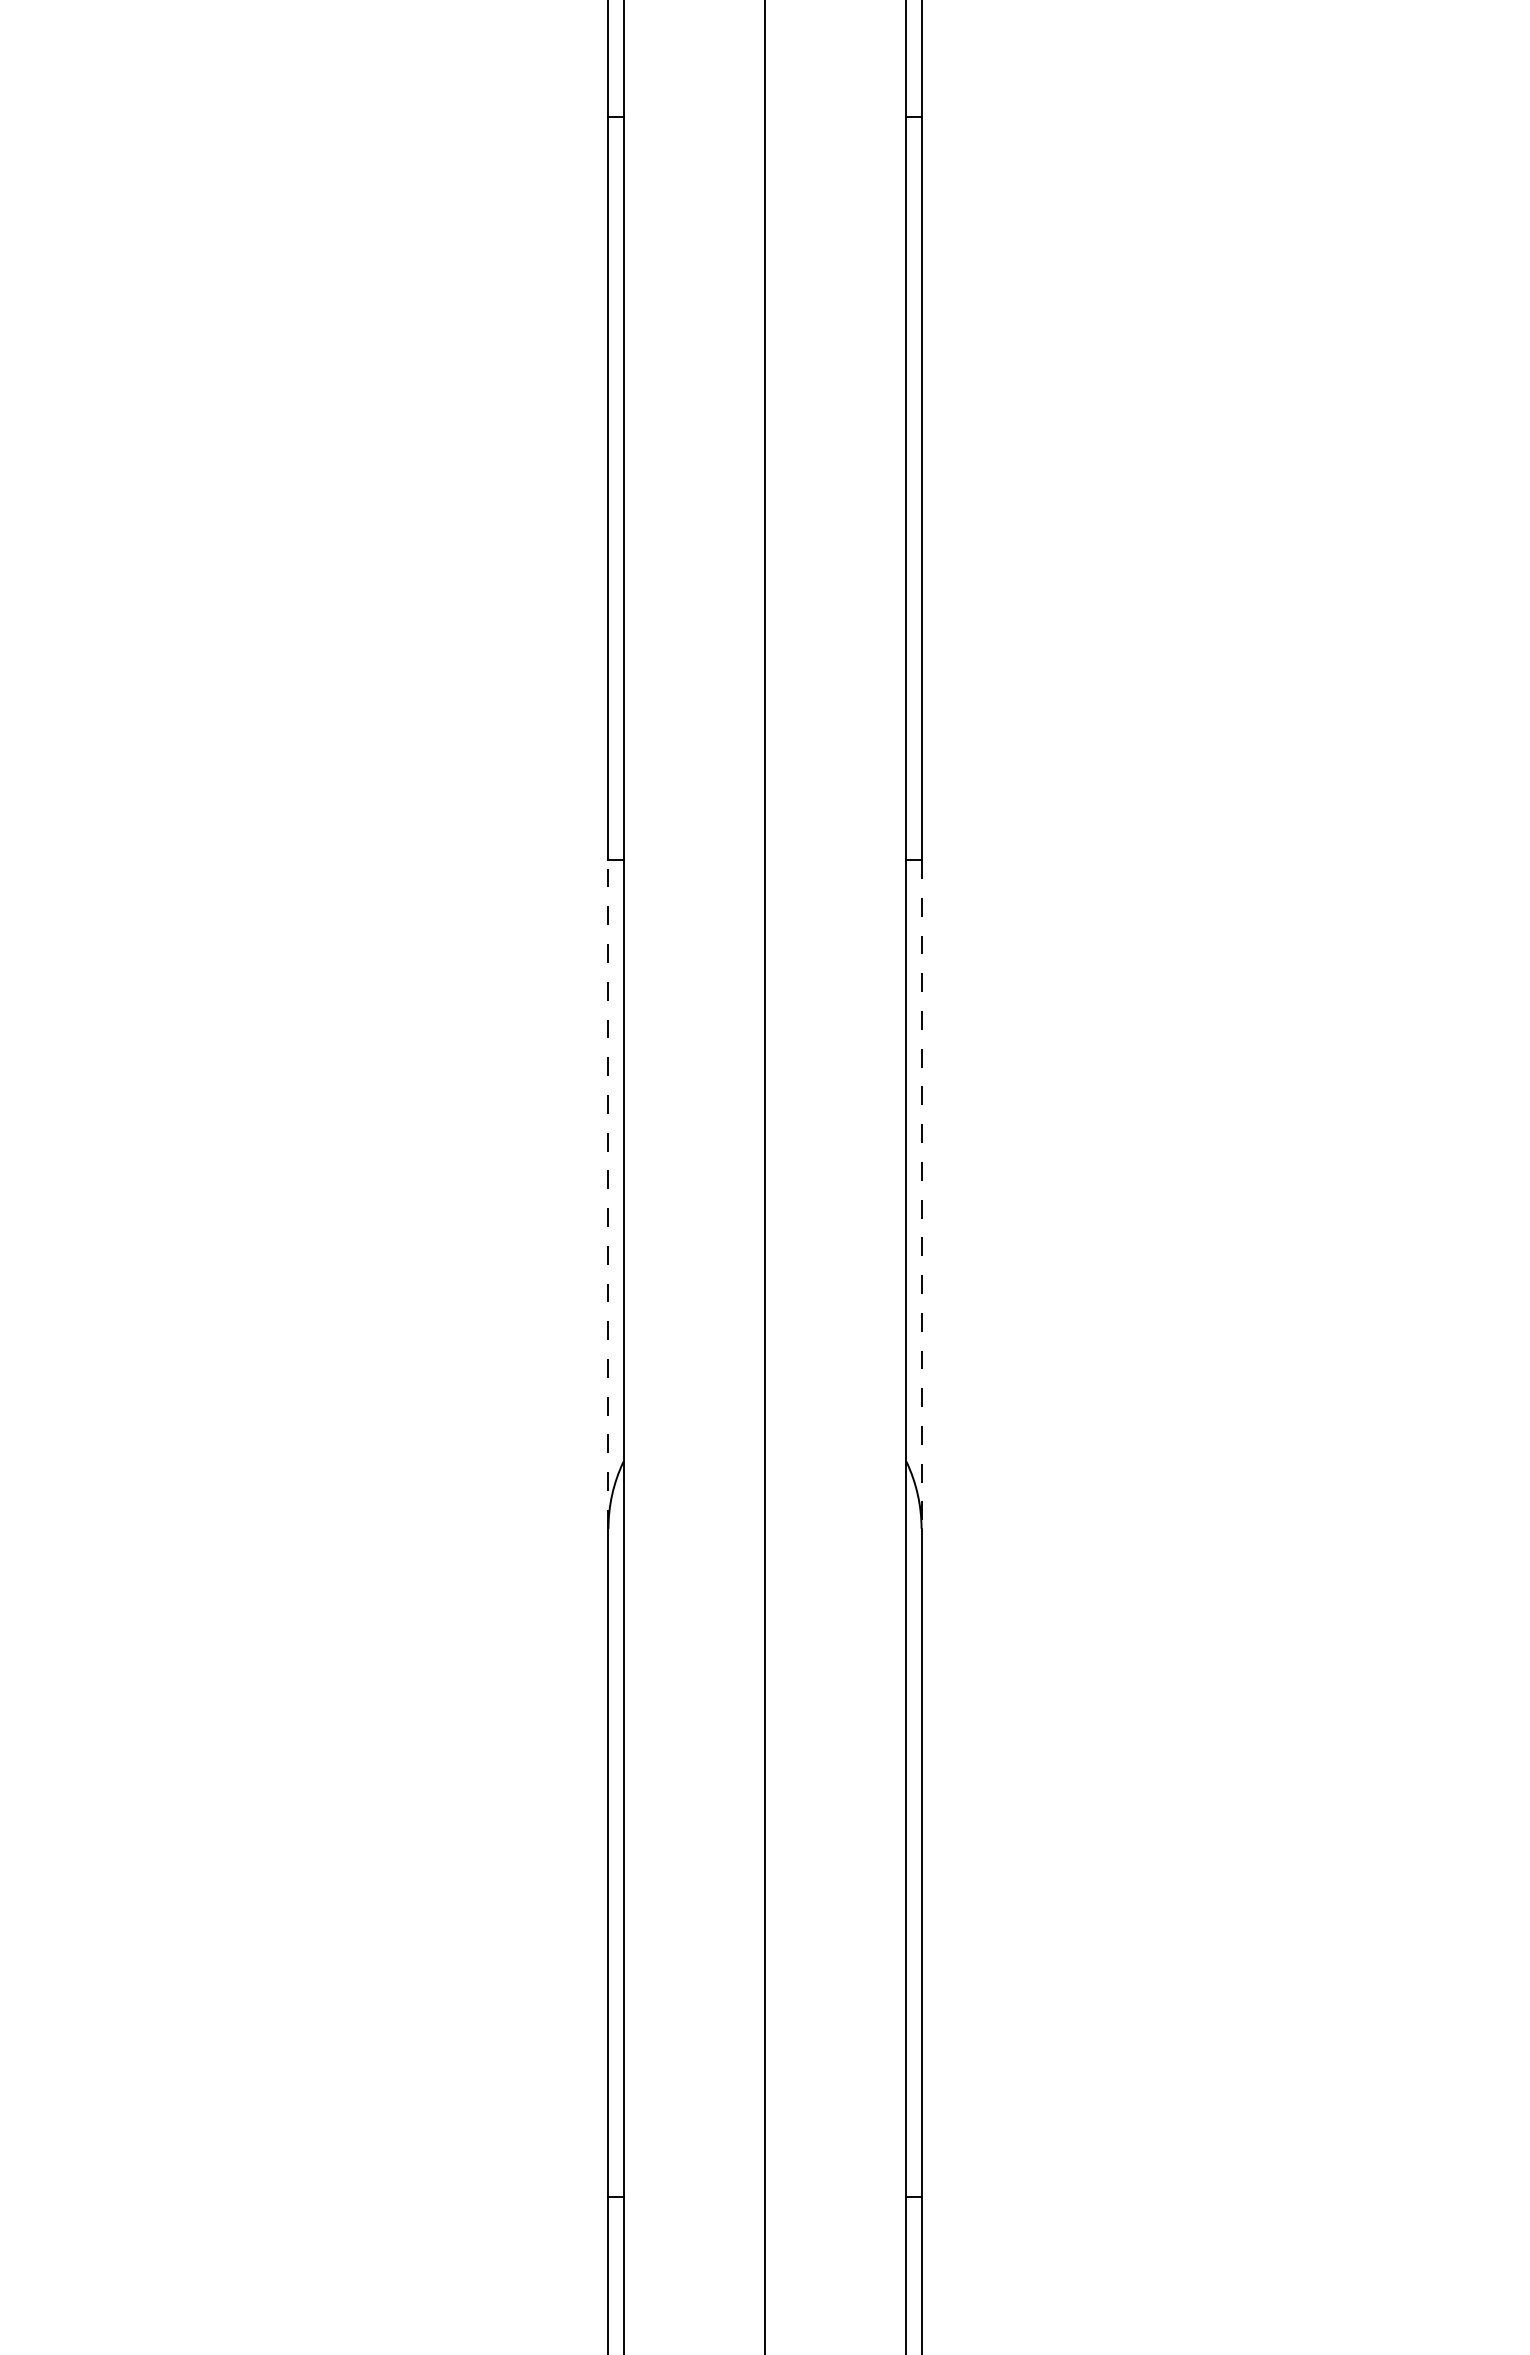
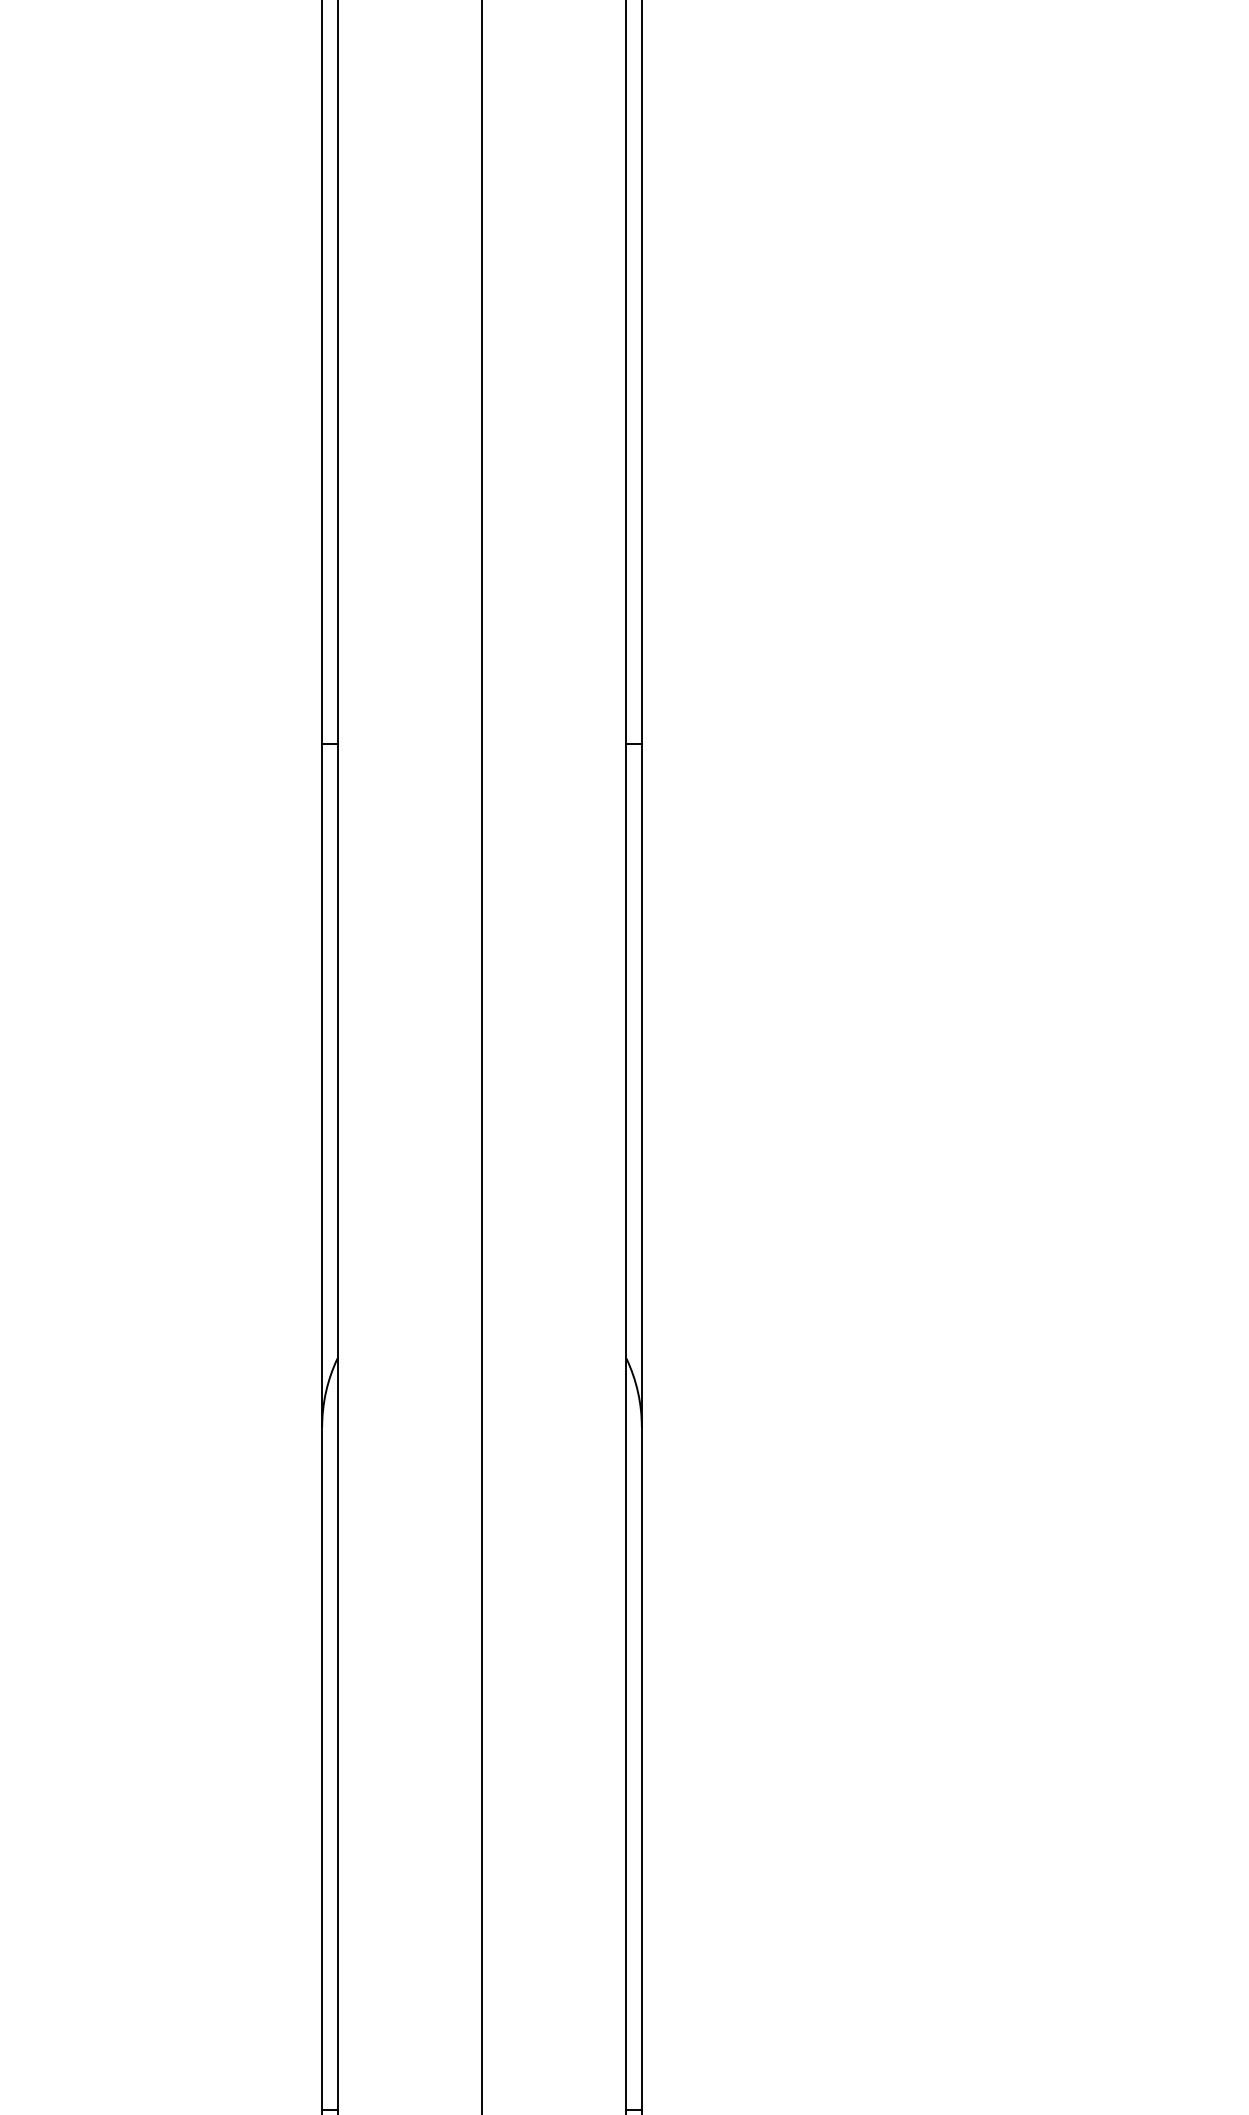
line: (608, 1193) -> (322, 1084), dashed -> solid
line: (921, 1194) -> (641, 1085), dashed -> solid

